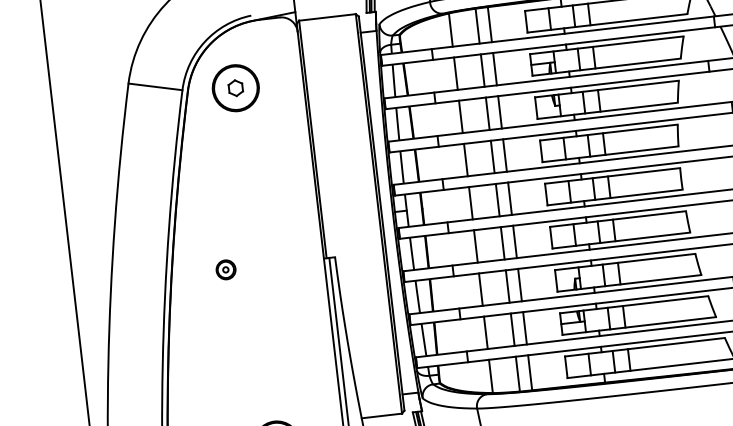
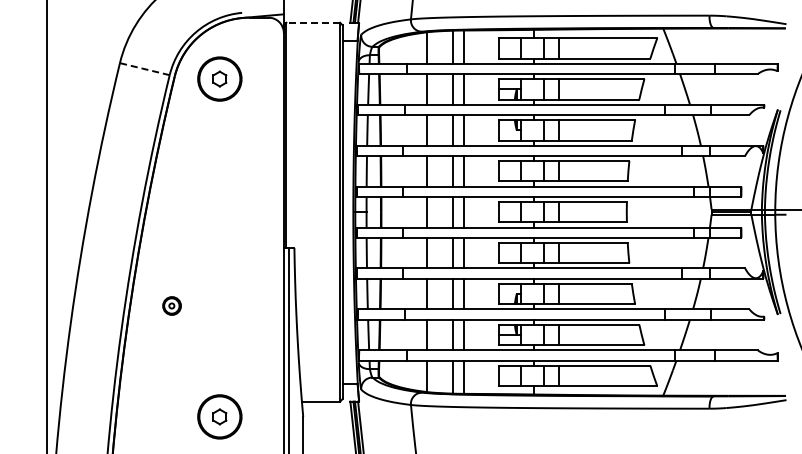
line: (327, 17) -> (313, 22), solid -> dashed
line: (155, 87) -> (144, 69), solid -> dashed
part: (225, 269) -> (171, 305), moved

